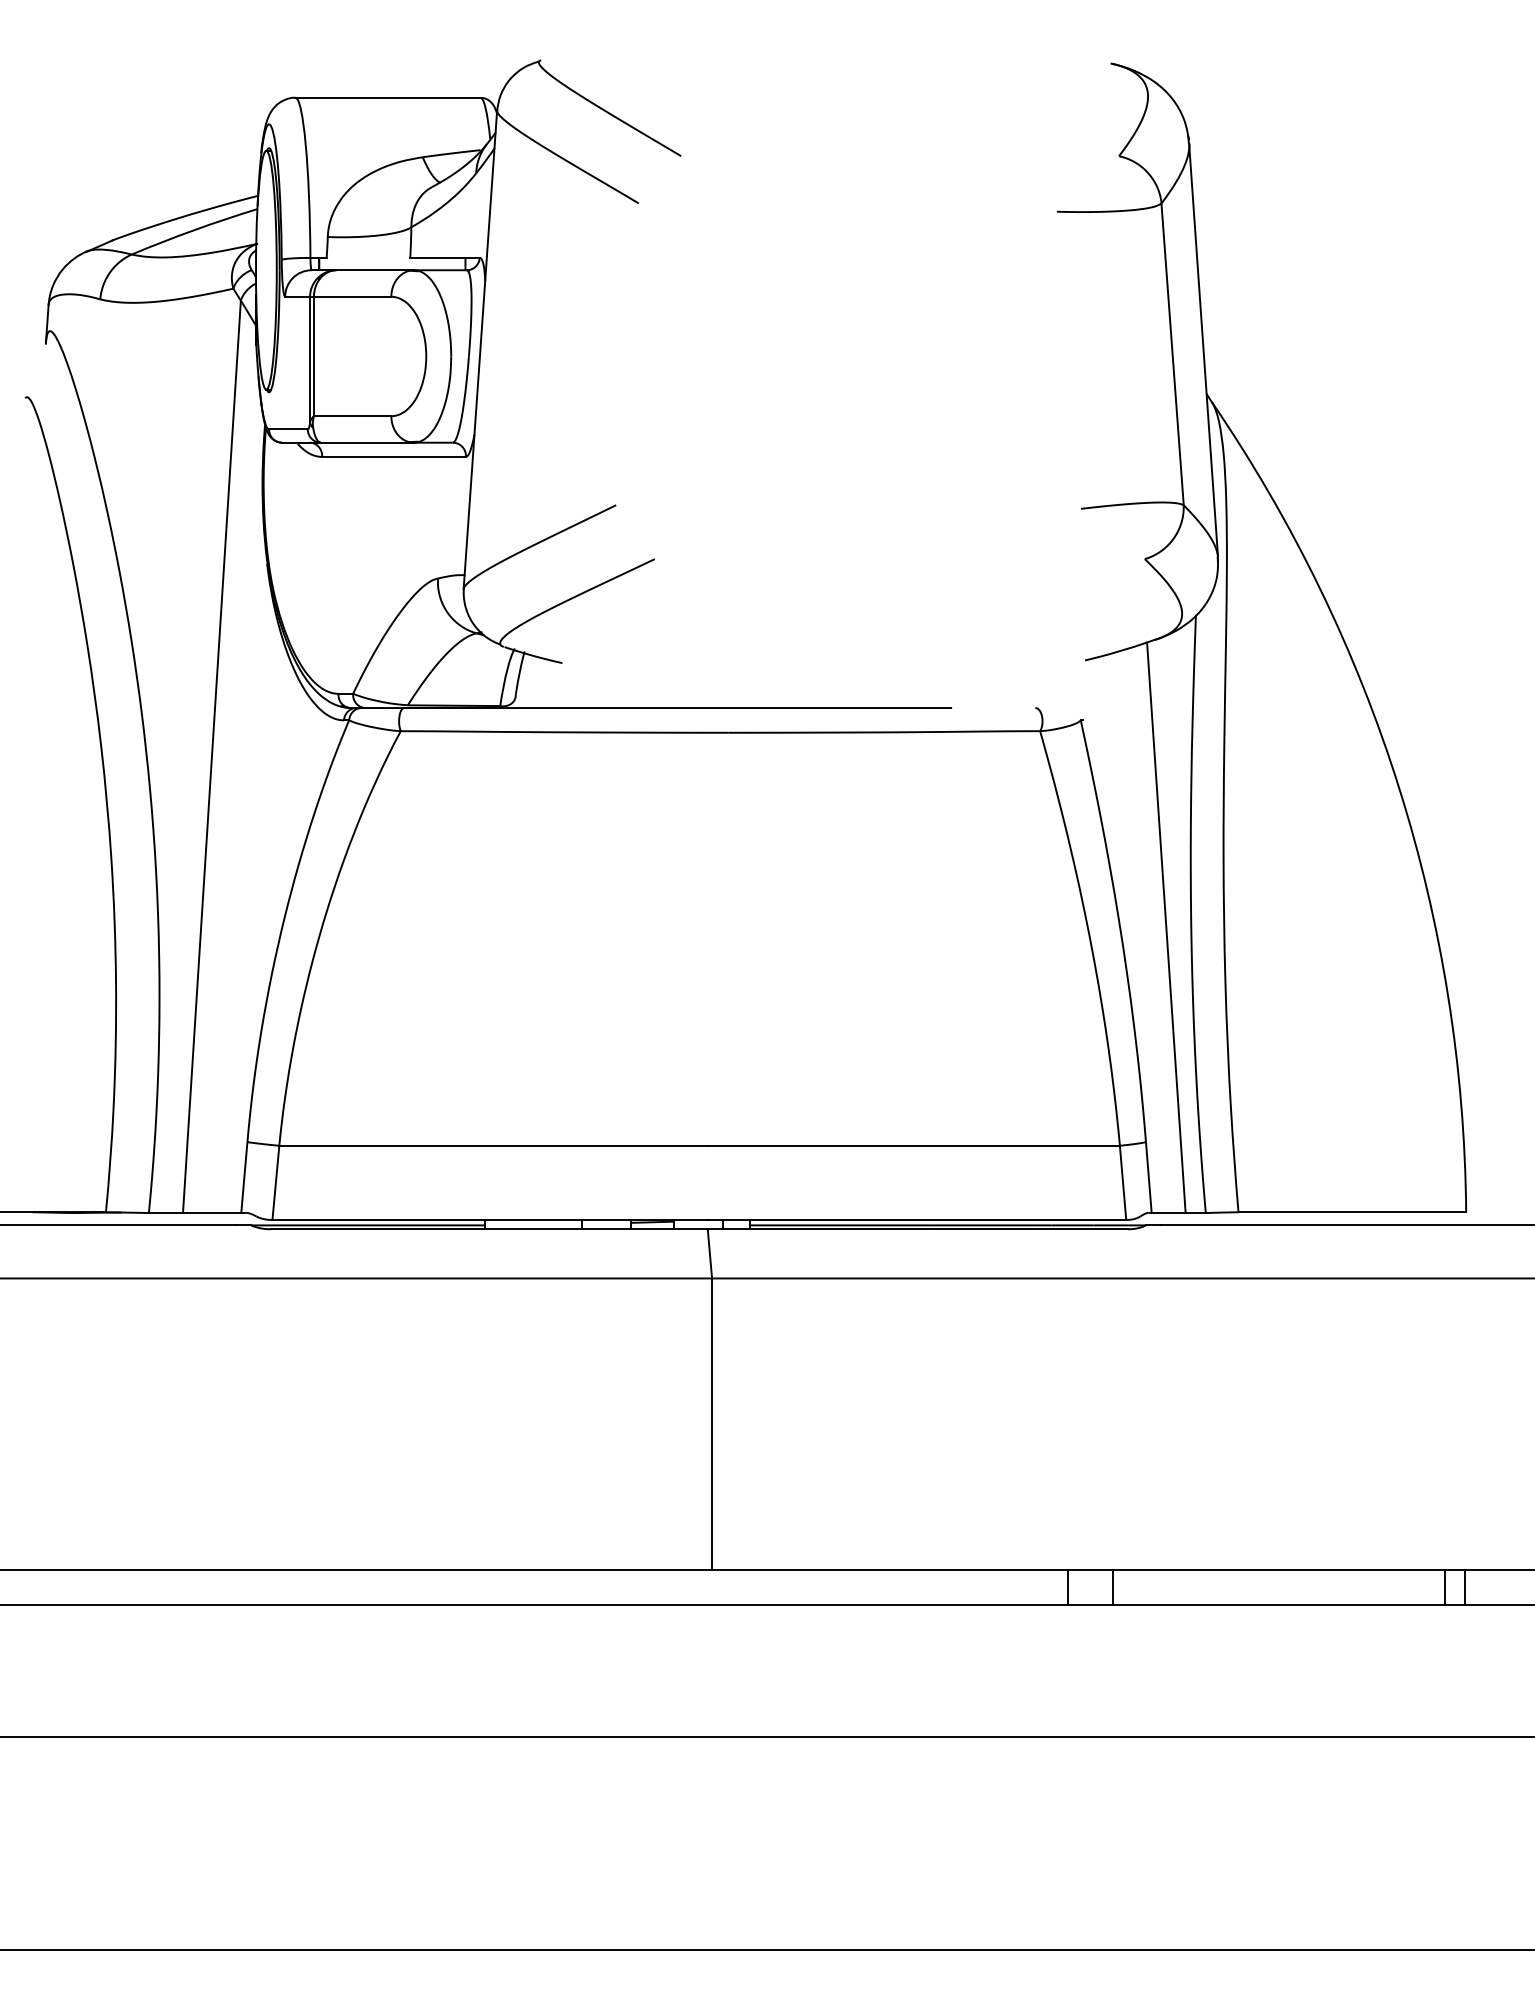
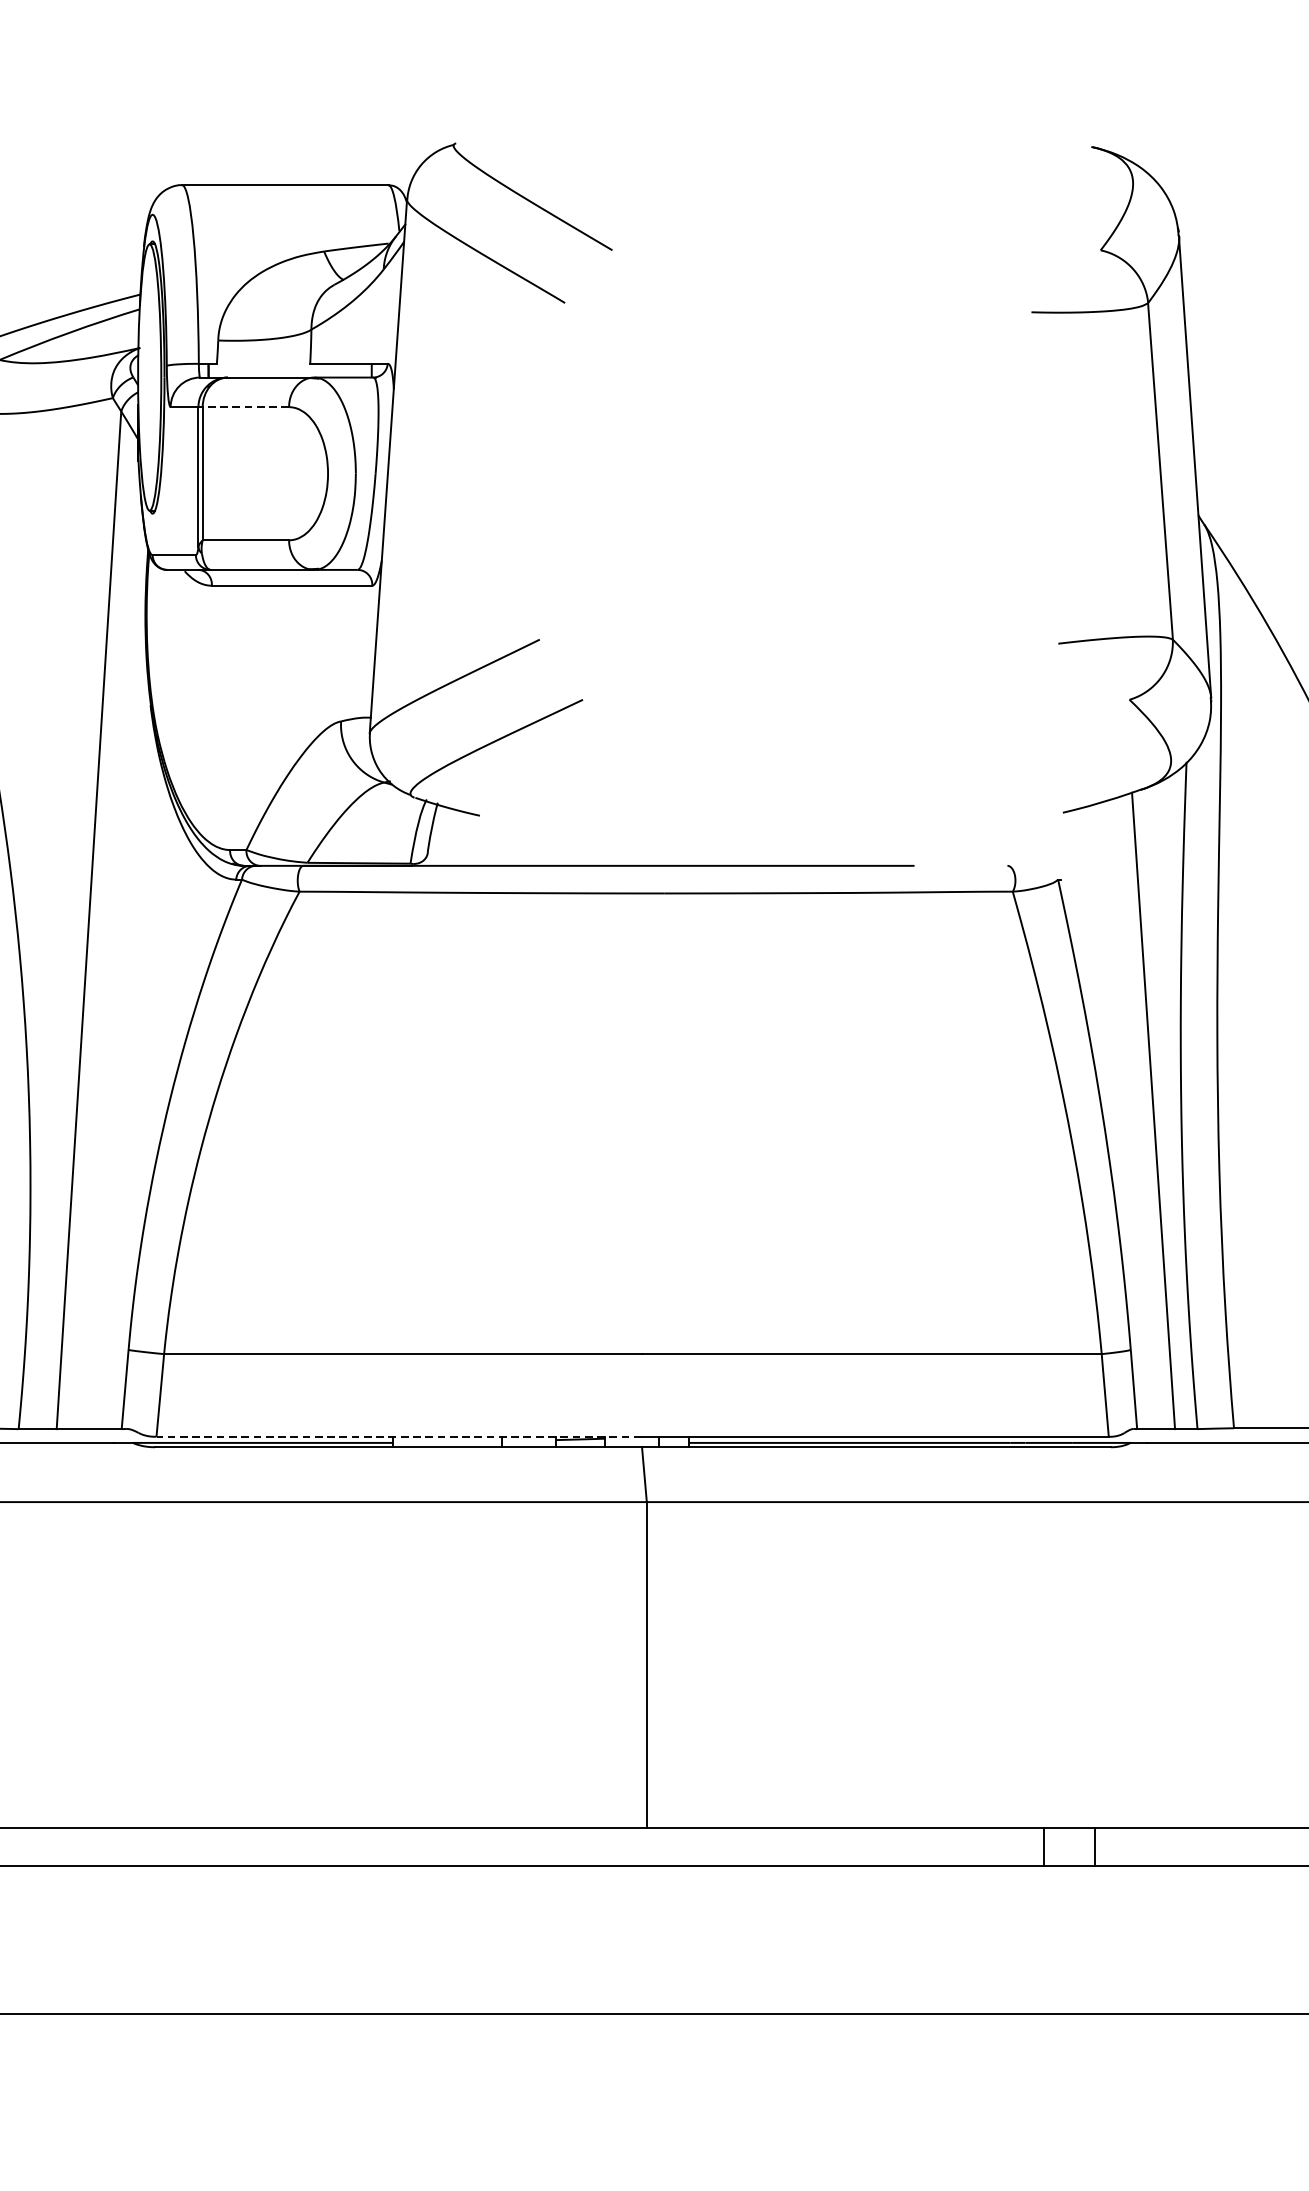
line: (352, 296) -> (245, 406), solid -> dashed
line: (489, 1219) -> (398, 1436), solid -> dashed

